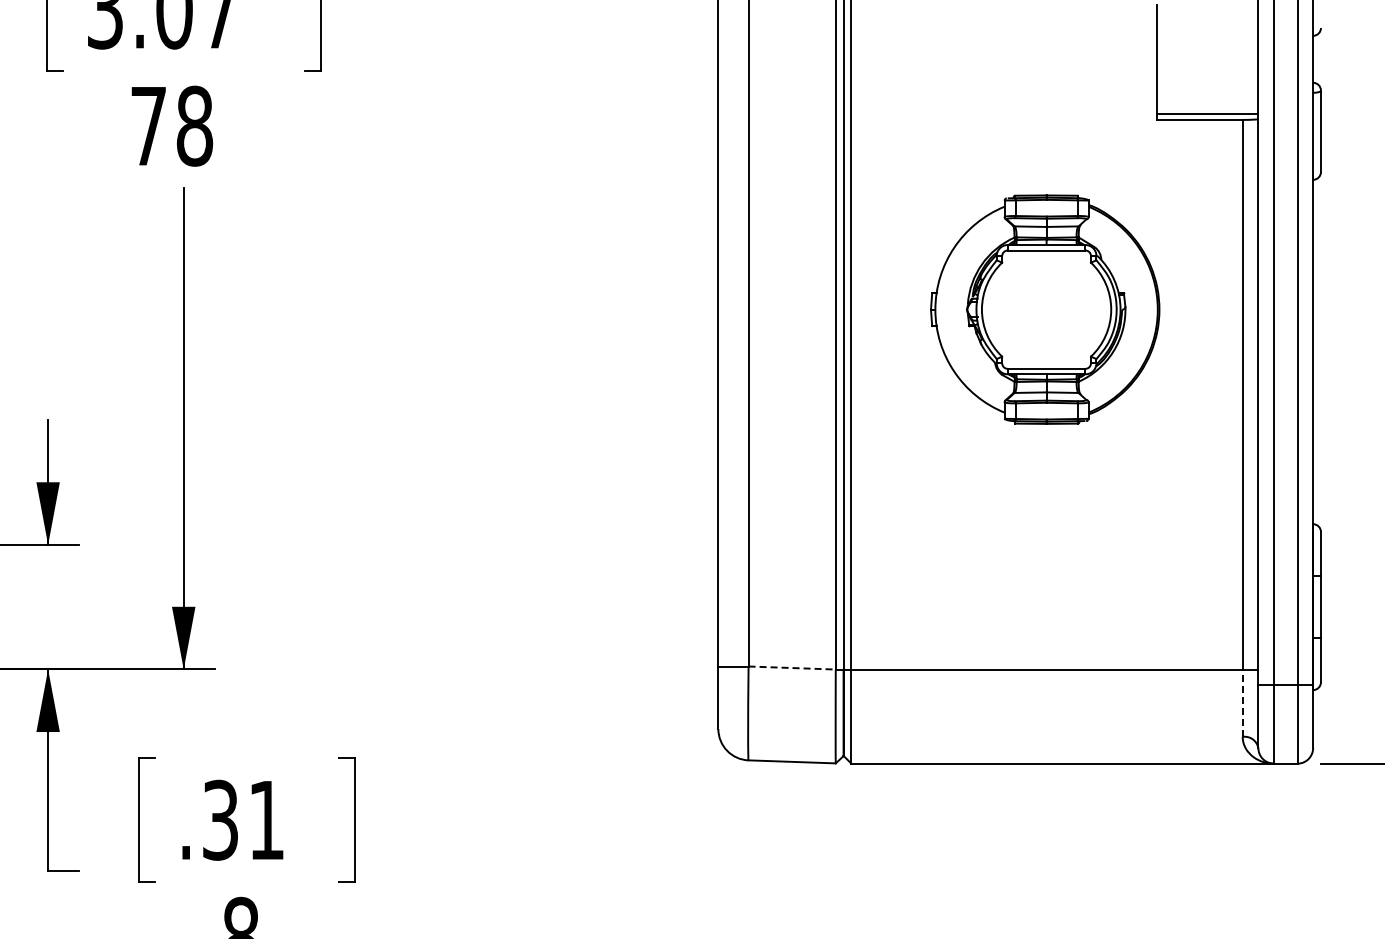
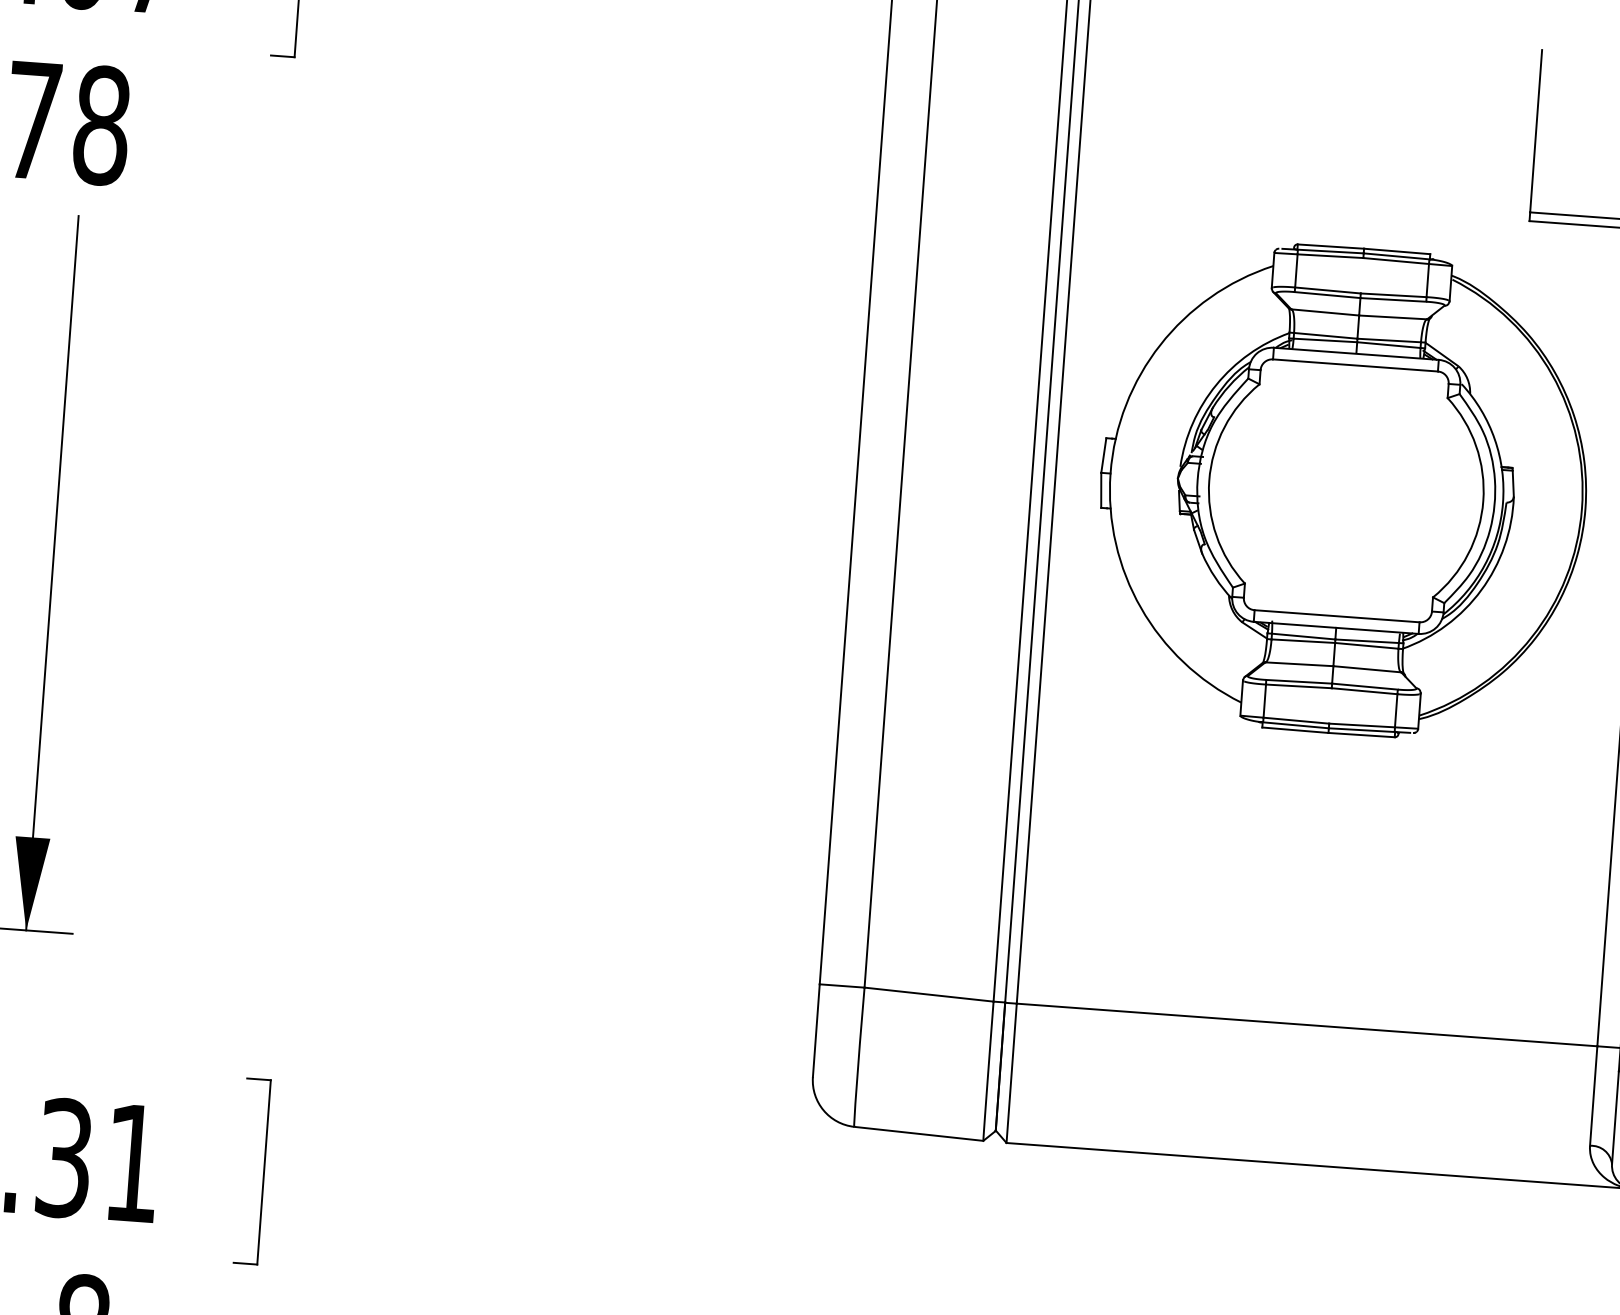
part: (1045, 309) -> (1344, 490), size x1.43
line: (792, 668) -> (929, 995), dashed -> solid
line: (1242, 703) -> (1593, 1096), dashed -> solid

